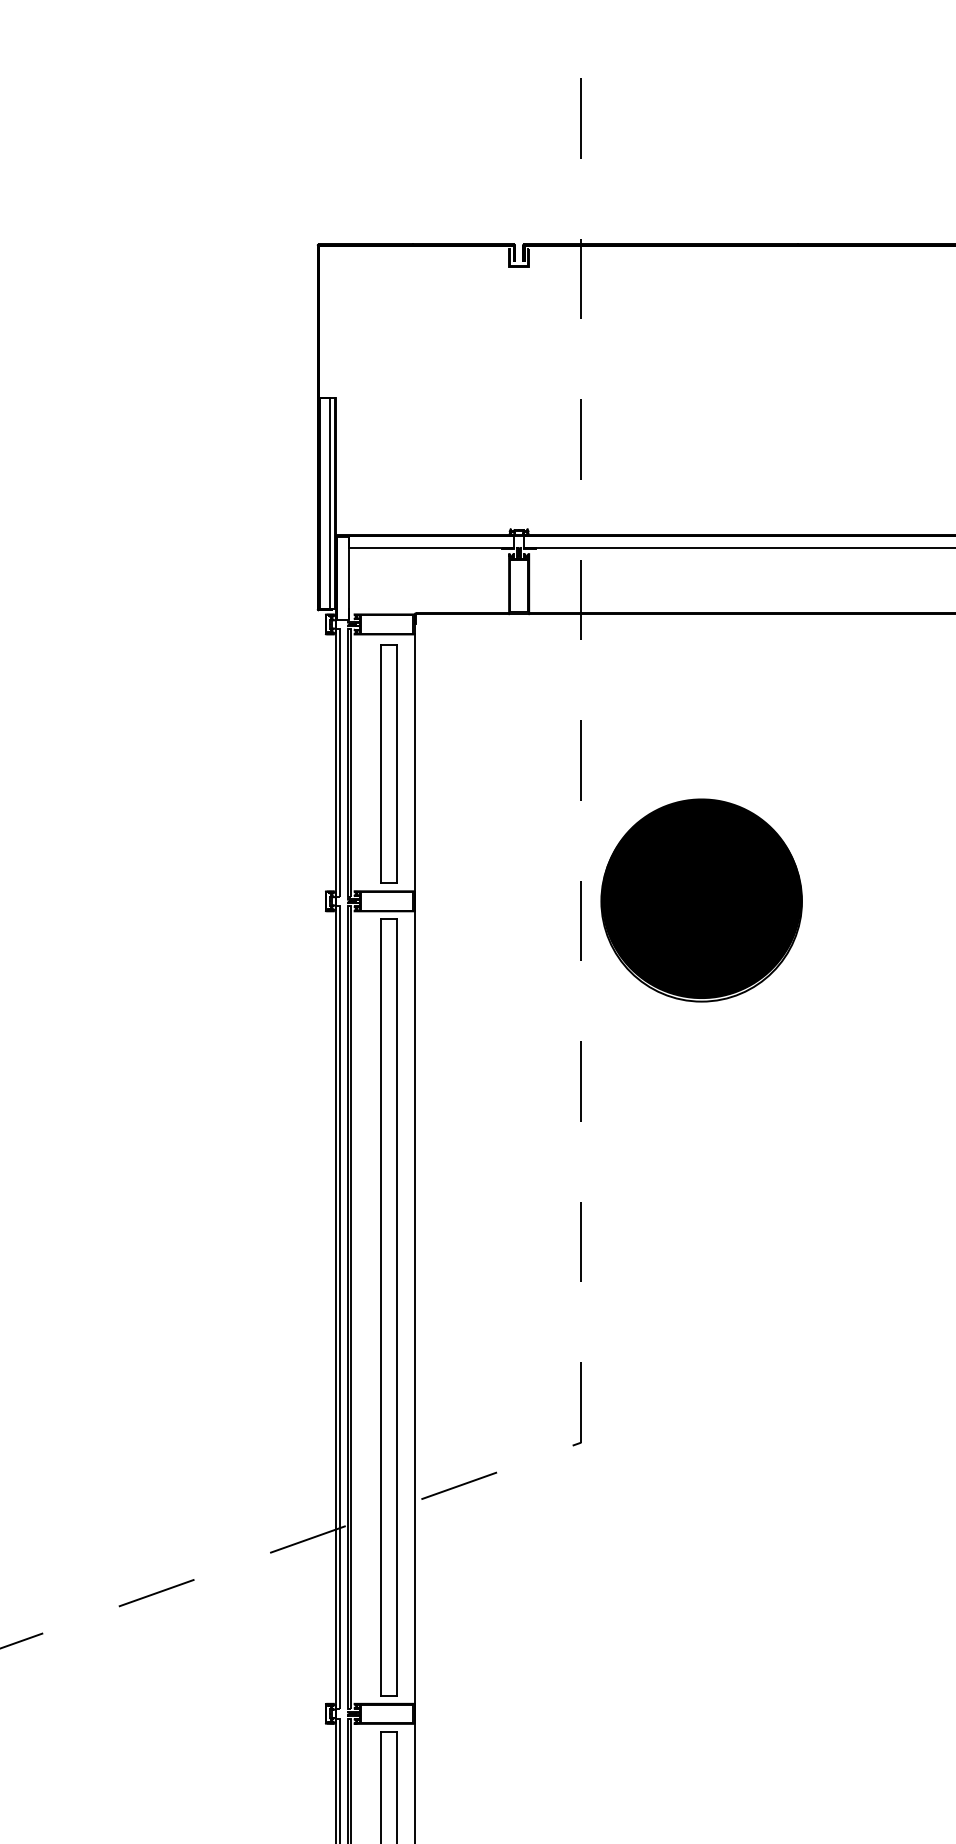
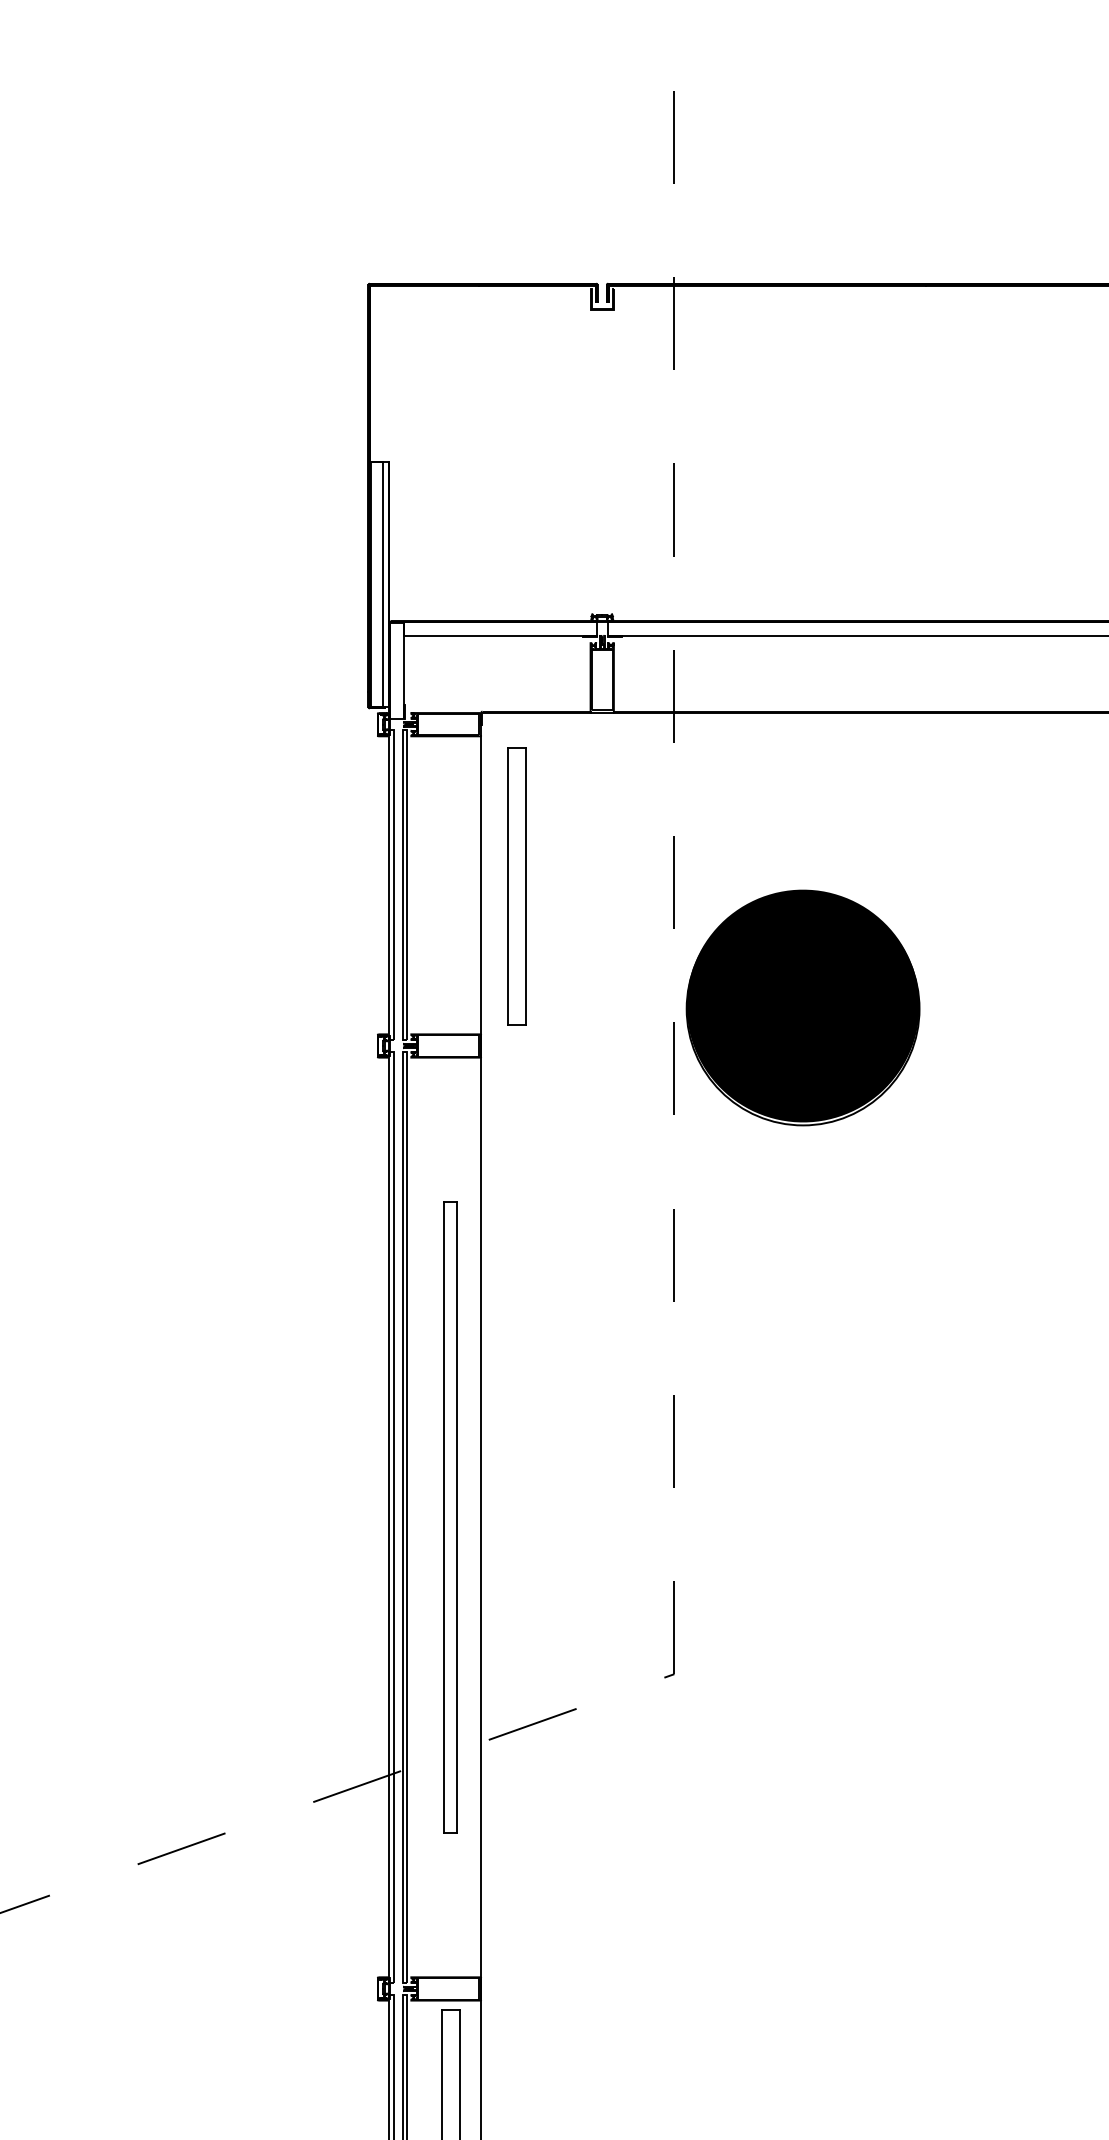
part: (388, 763) -> (516, 886), moved
part: (701, 900) -> (802, 1007), moved
part: (388, 1307) -> (450, 1517), size x0.7

